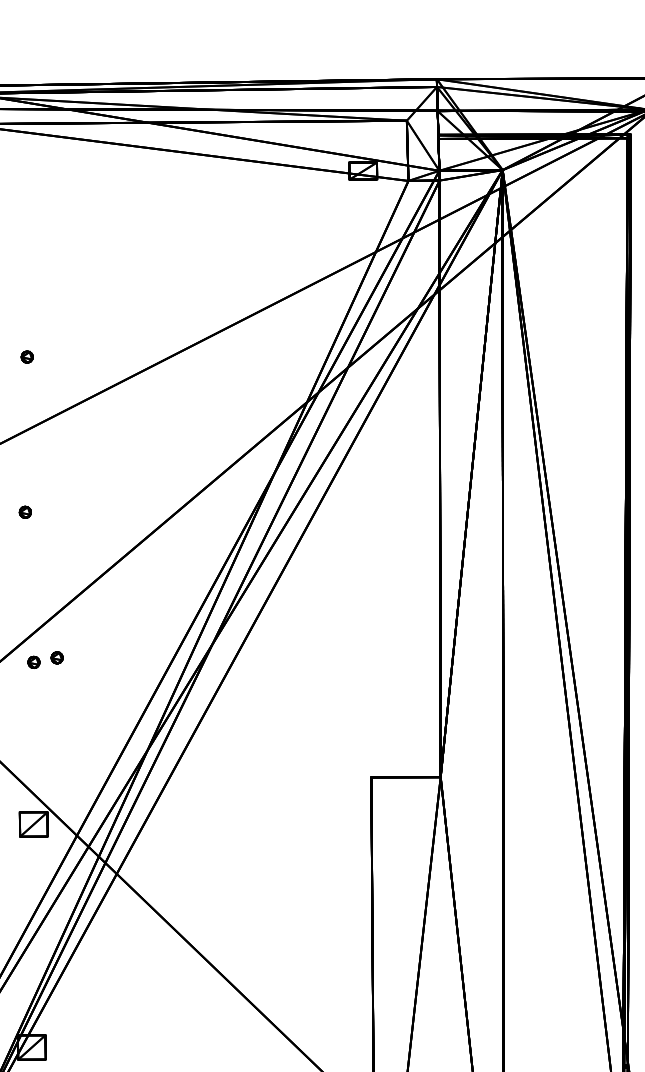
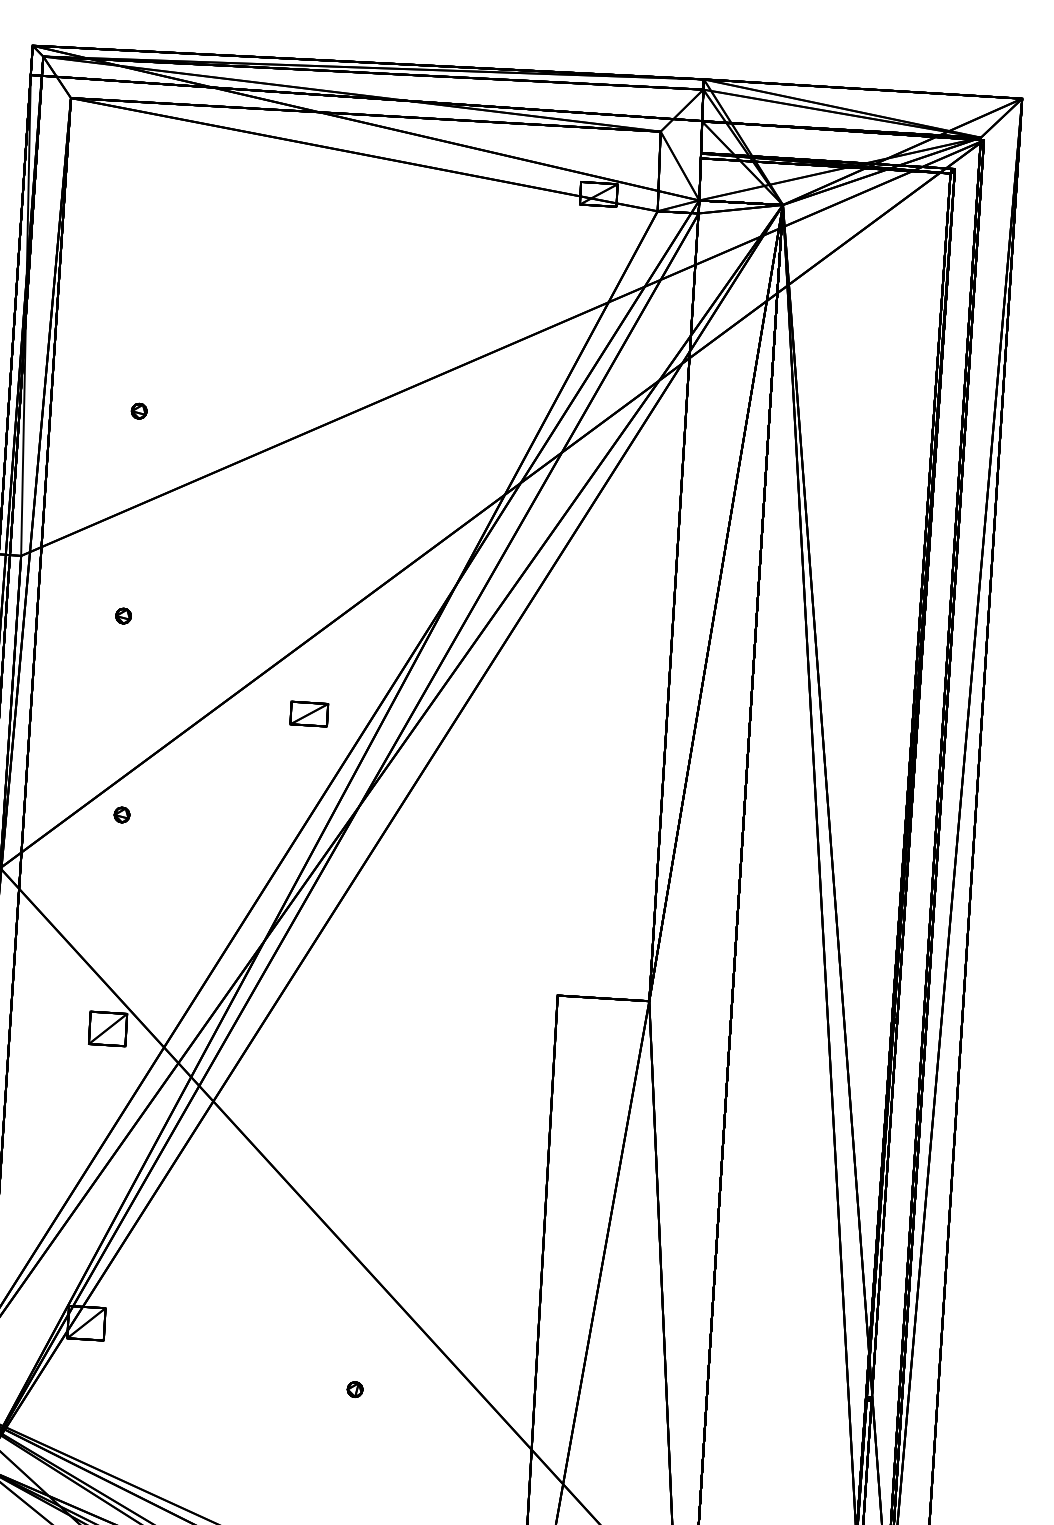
part: (170, 576) -> (309, 713), added
part: (56, 657) -> (152, 810), removed

